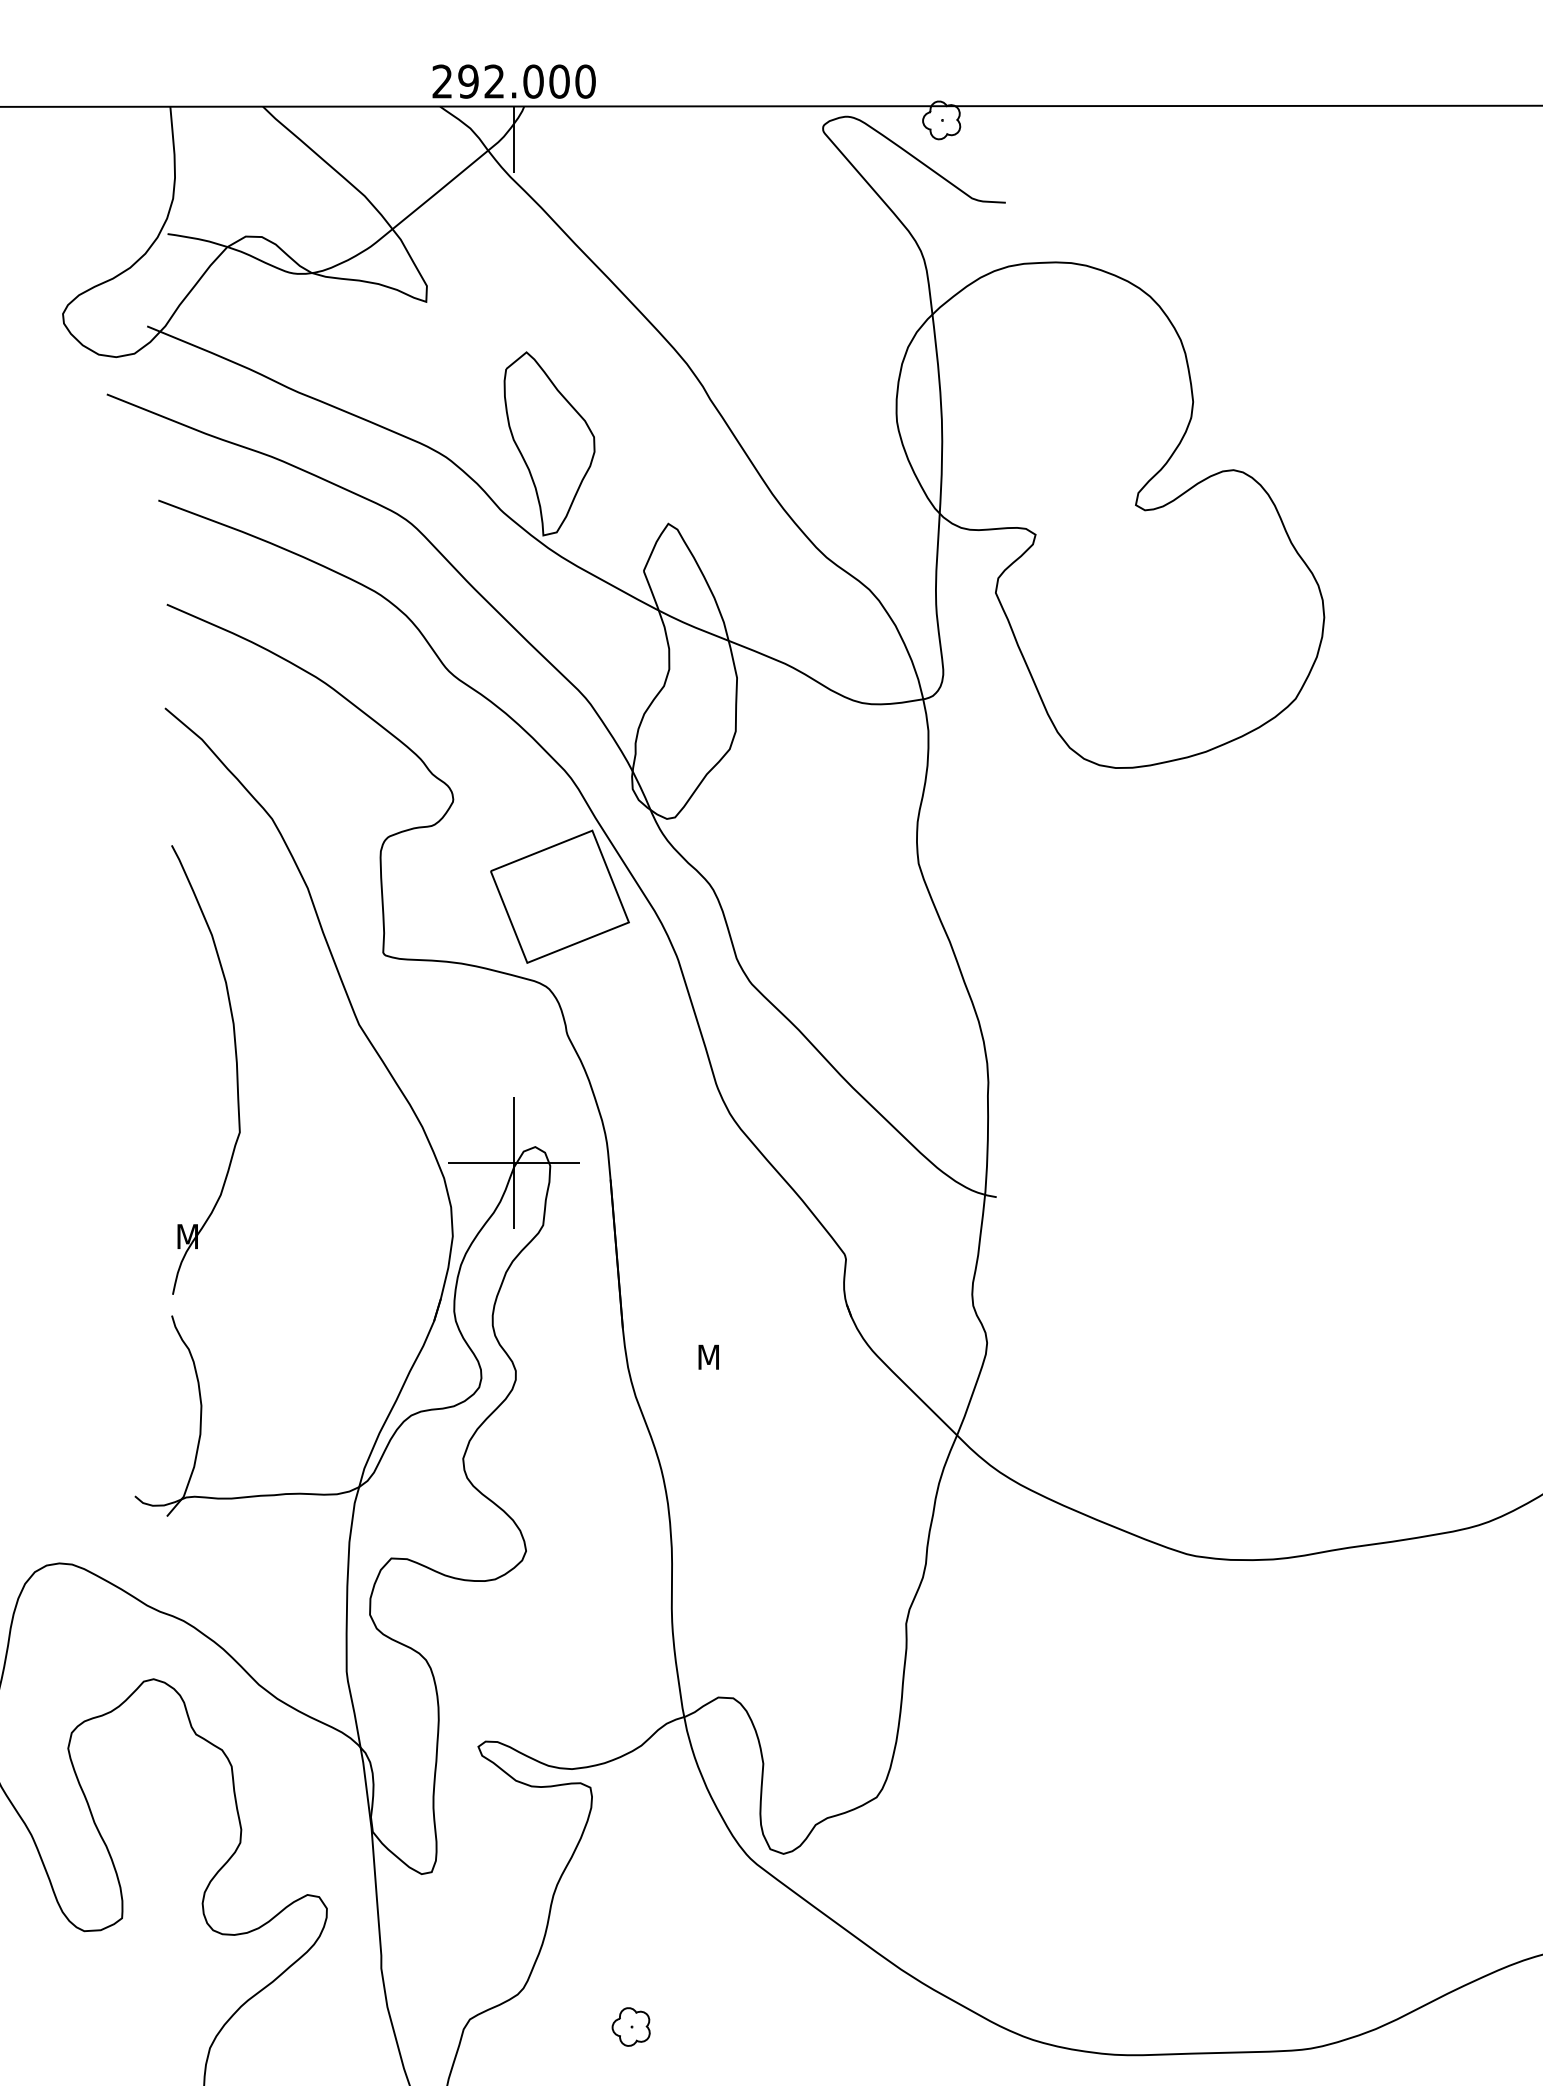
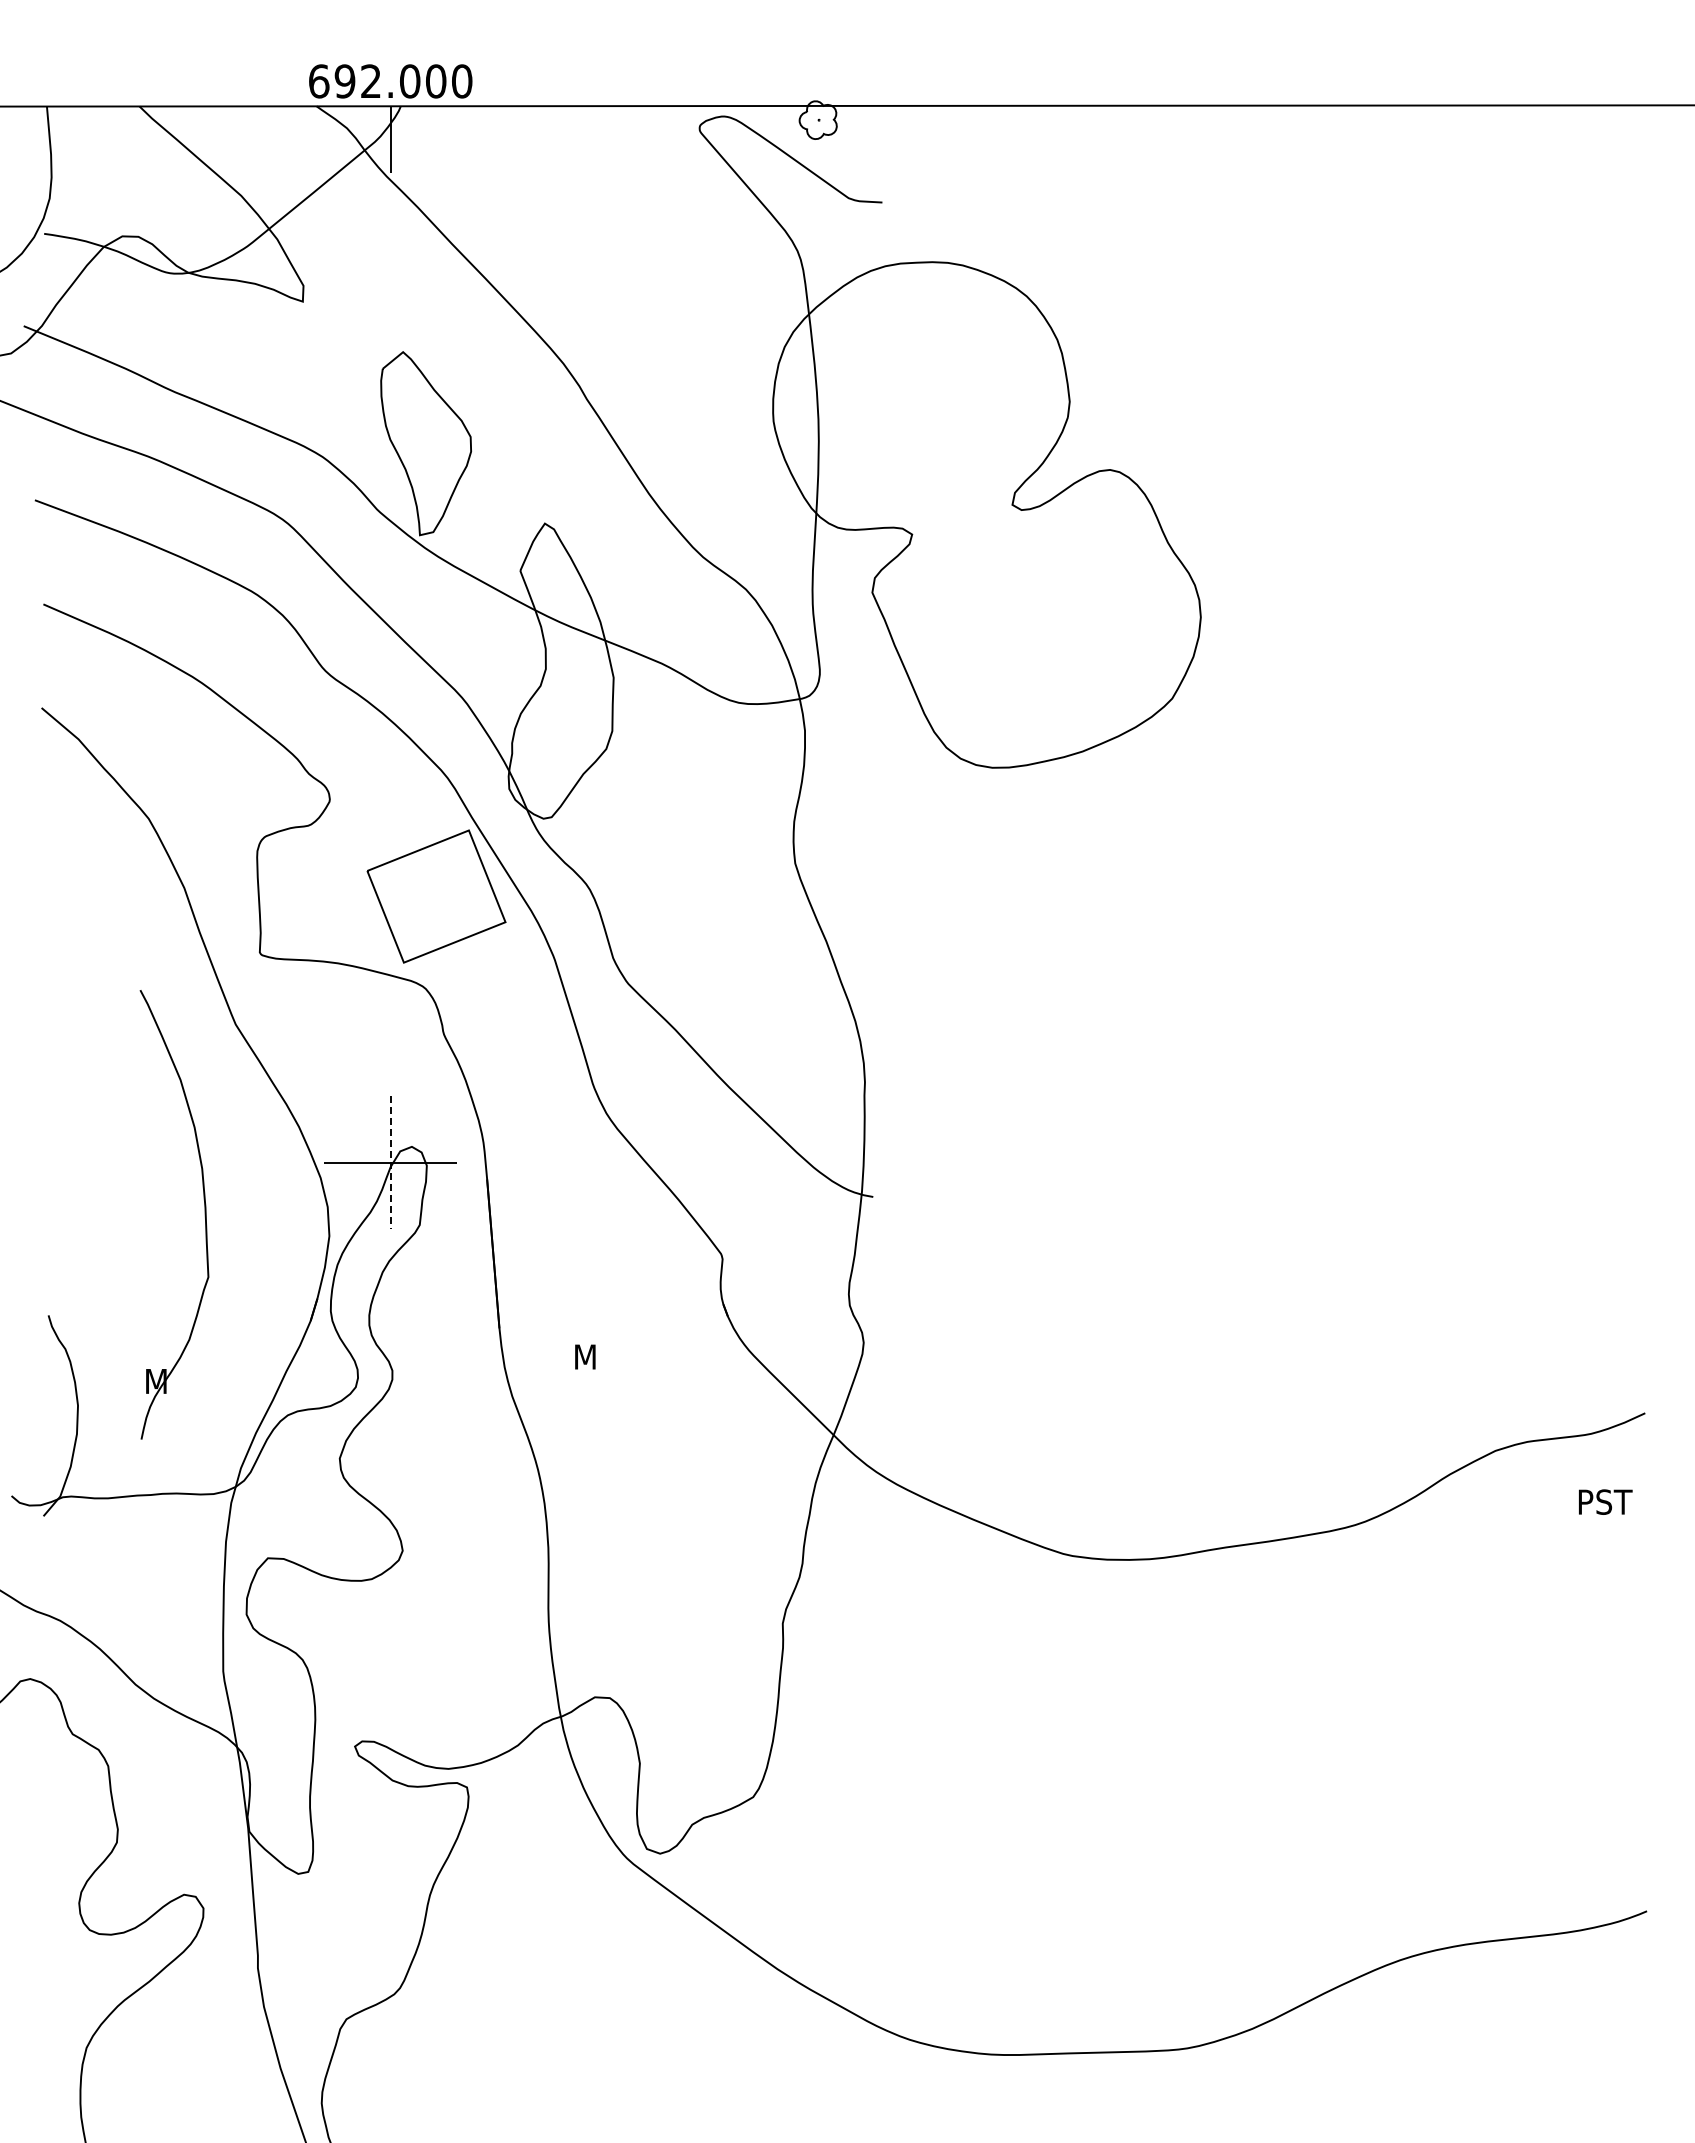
text: (442, 81) -> (319, 81), 292.000 -> 692.000
part: (235, 1069) -> (204, 1214), moved
line: (513, 1163) -> (390, 1163), solid -> dashed
part: (630, 2026) -> (507, 2026), removed

